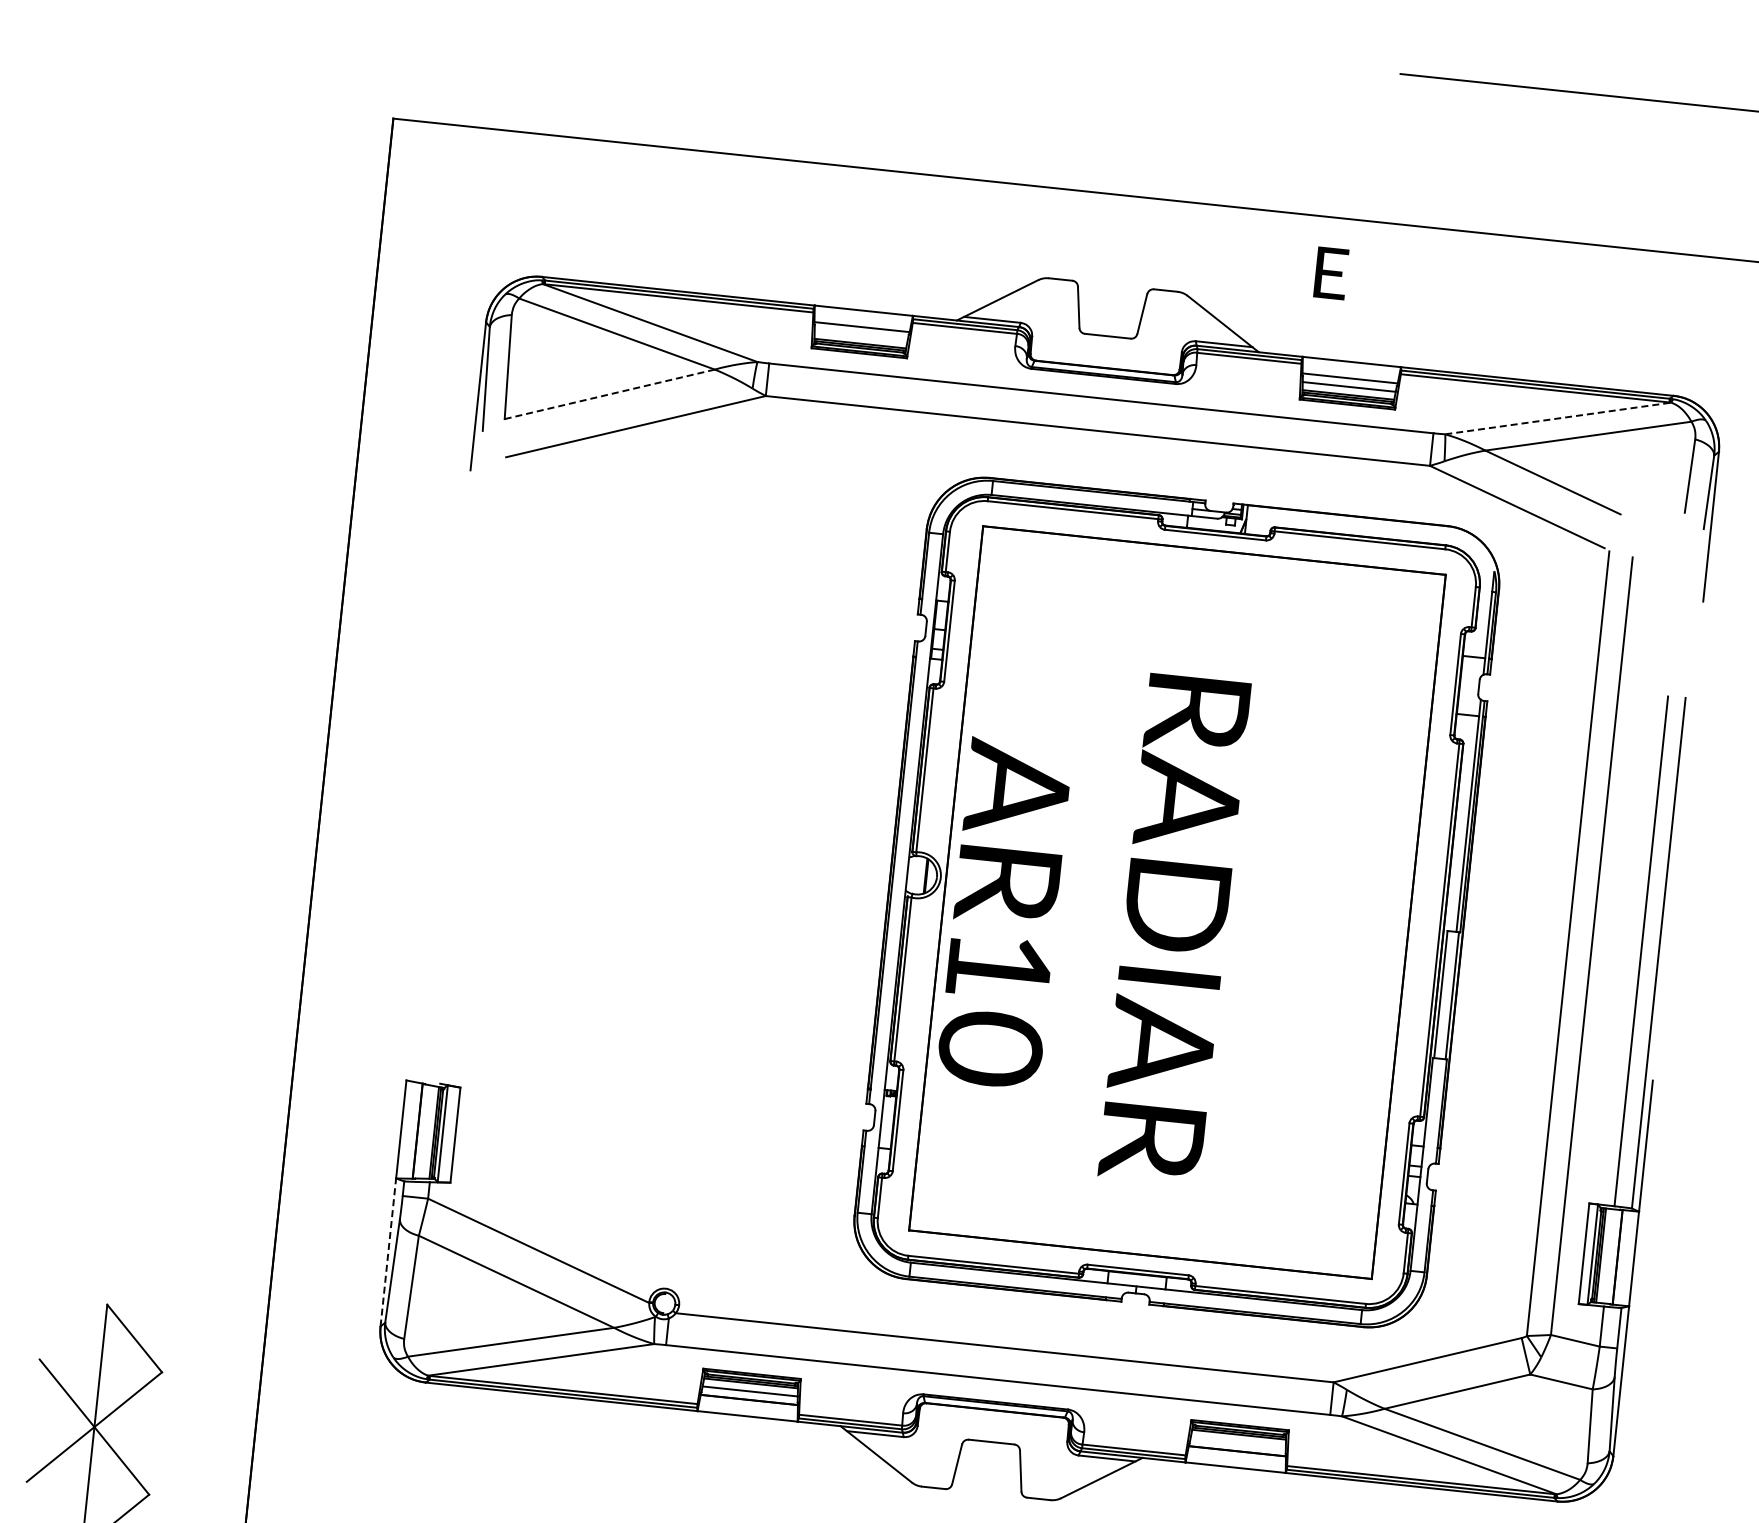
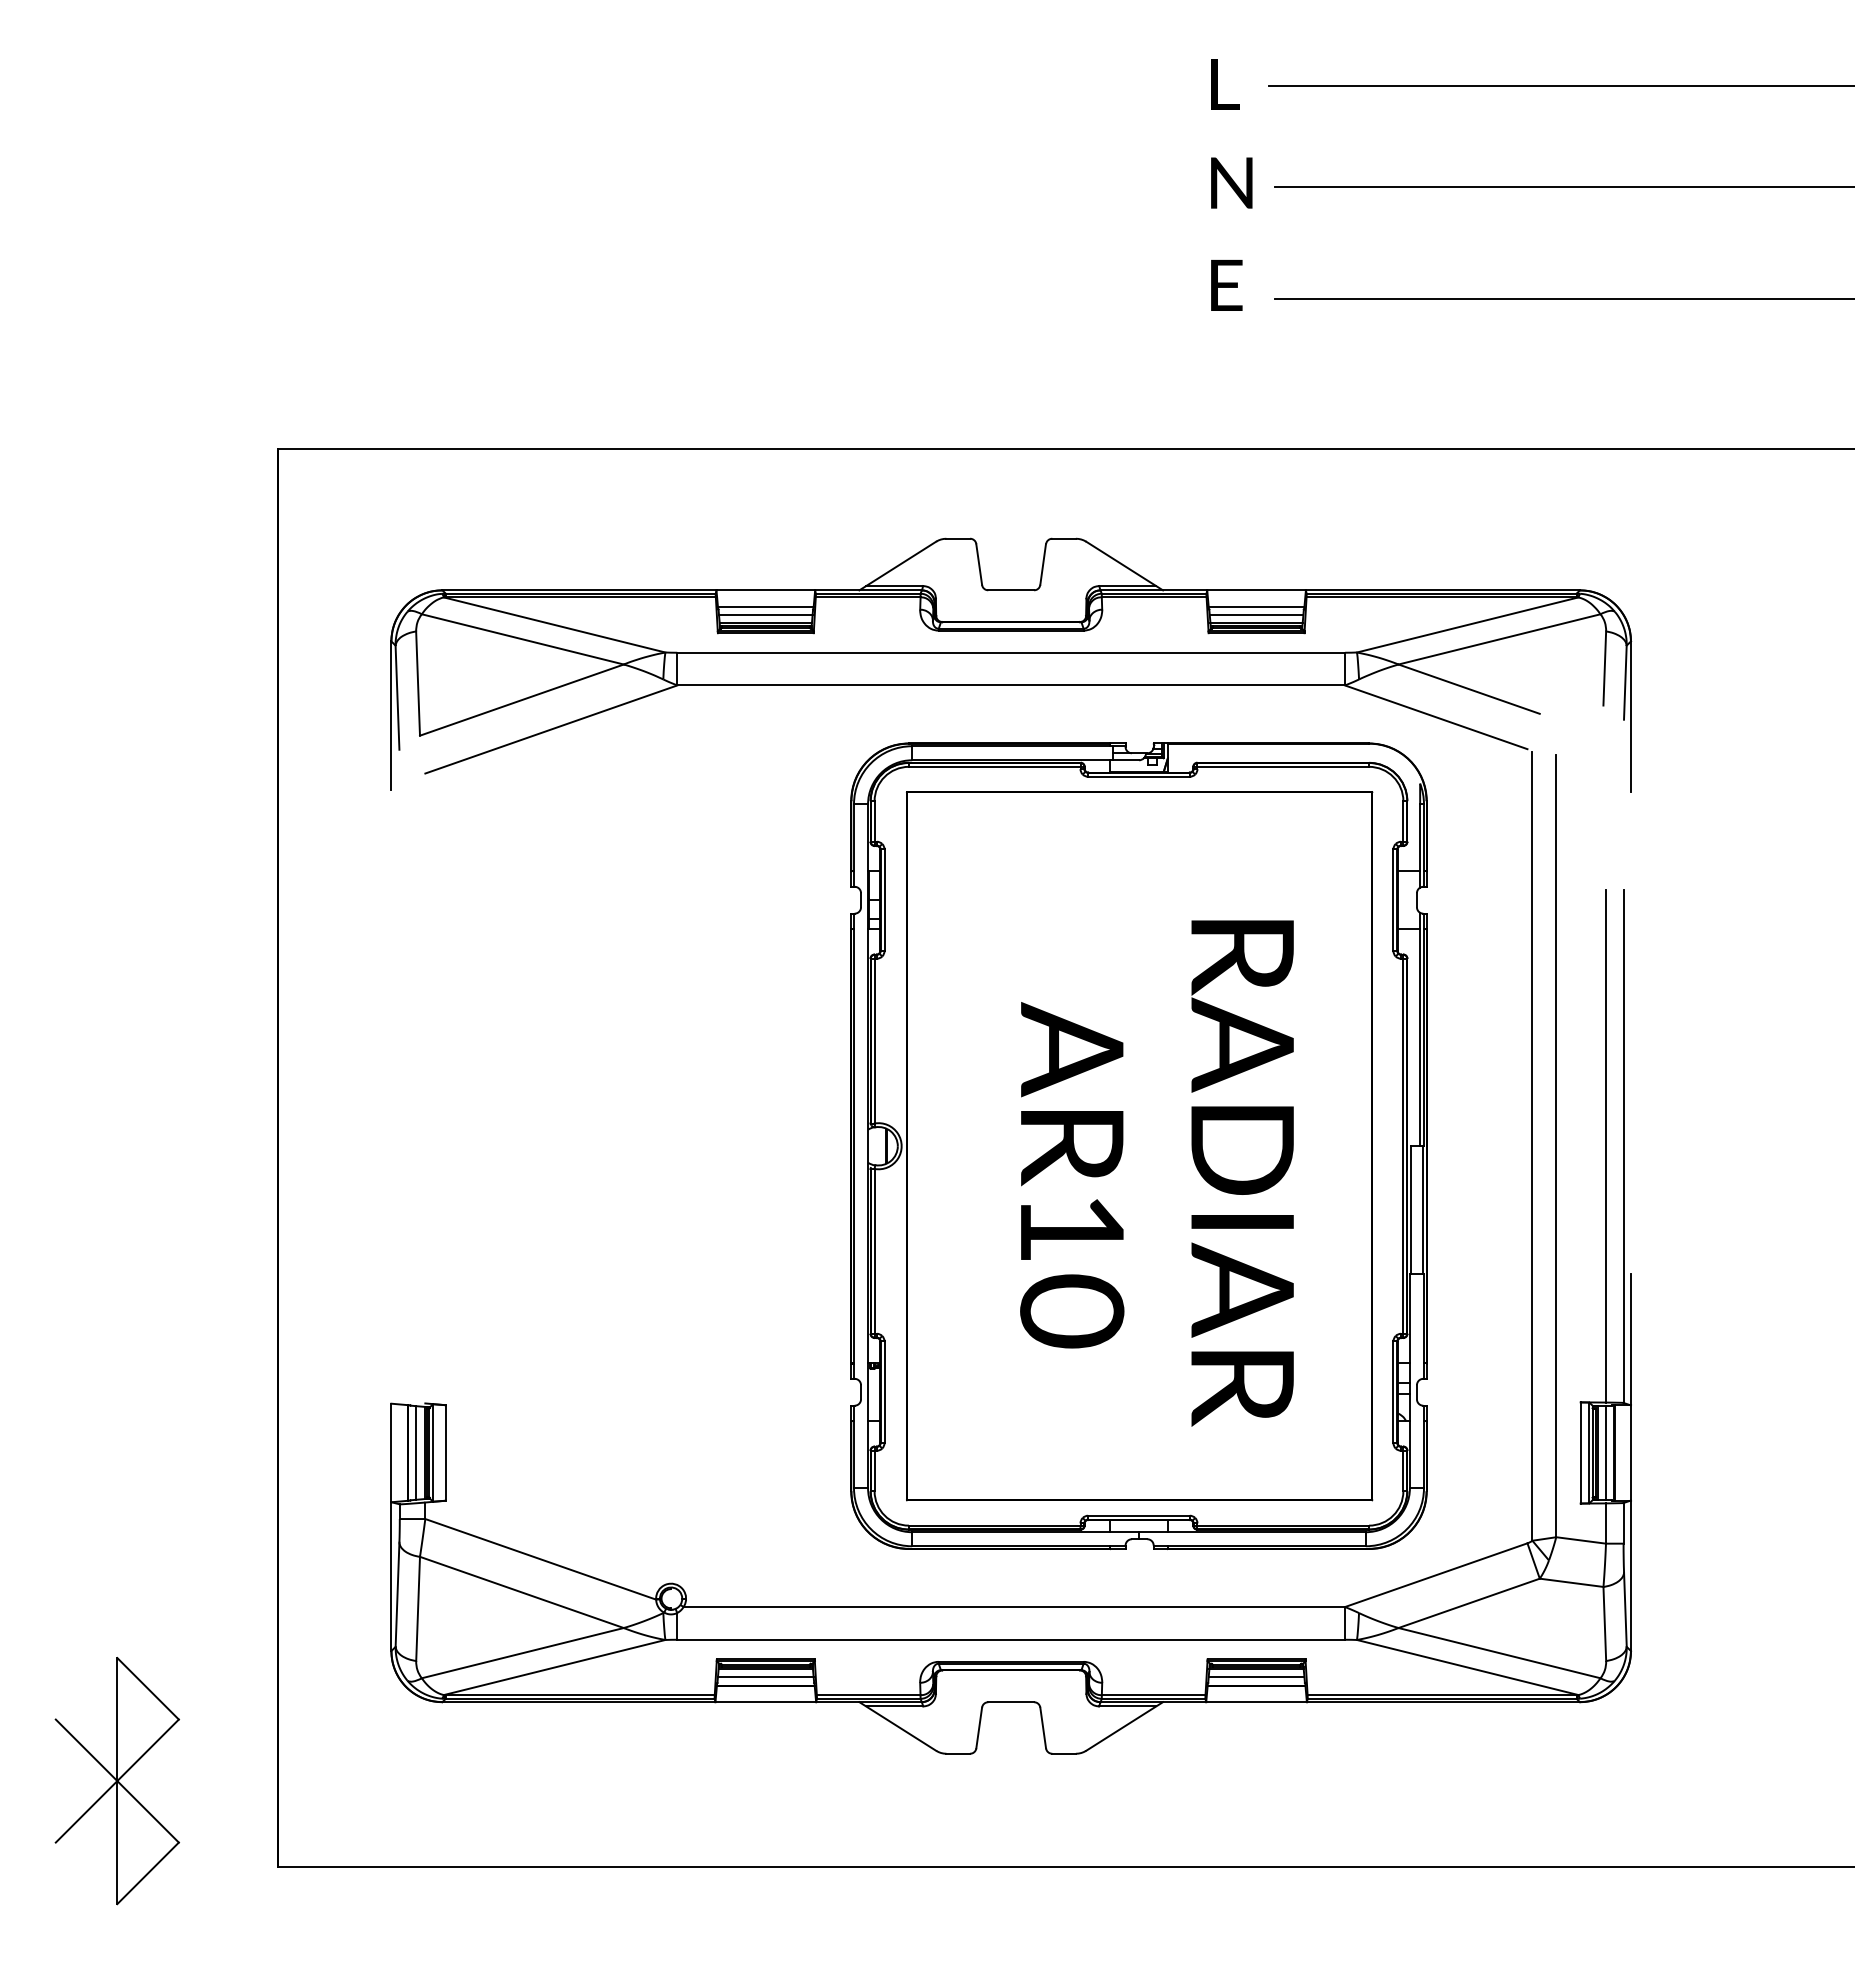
text: (1330, 273) -> (1226, 285), moved
line: (860, 335) -> (765, 615), added
line: (609, 394) -> (521, 700), dashed -> solid
line: (1559, 418) -> (1468, 624), dashed -> solid
text: (1088, 920) -> (1156, 1173), moved
line: (426, 1131) -> (416, 1452), added
line: (388, 1252) -> (391, 1576), dashed -> solid
line: (1608, 1255) -> (1605, 1452), added
line: (1238, 1443) -> (1256, 1677), added

